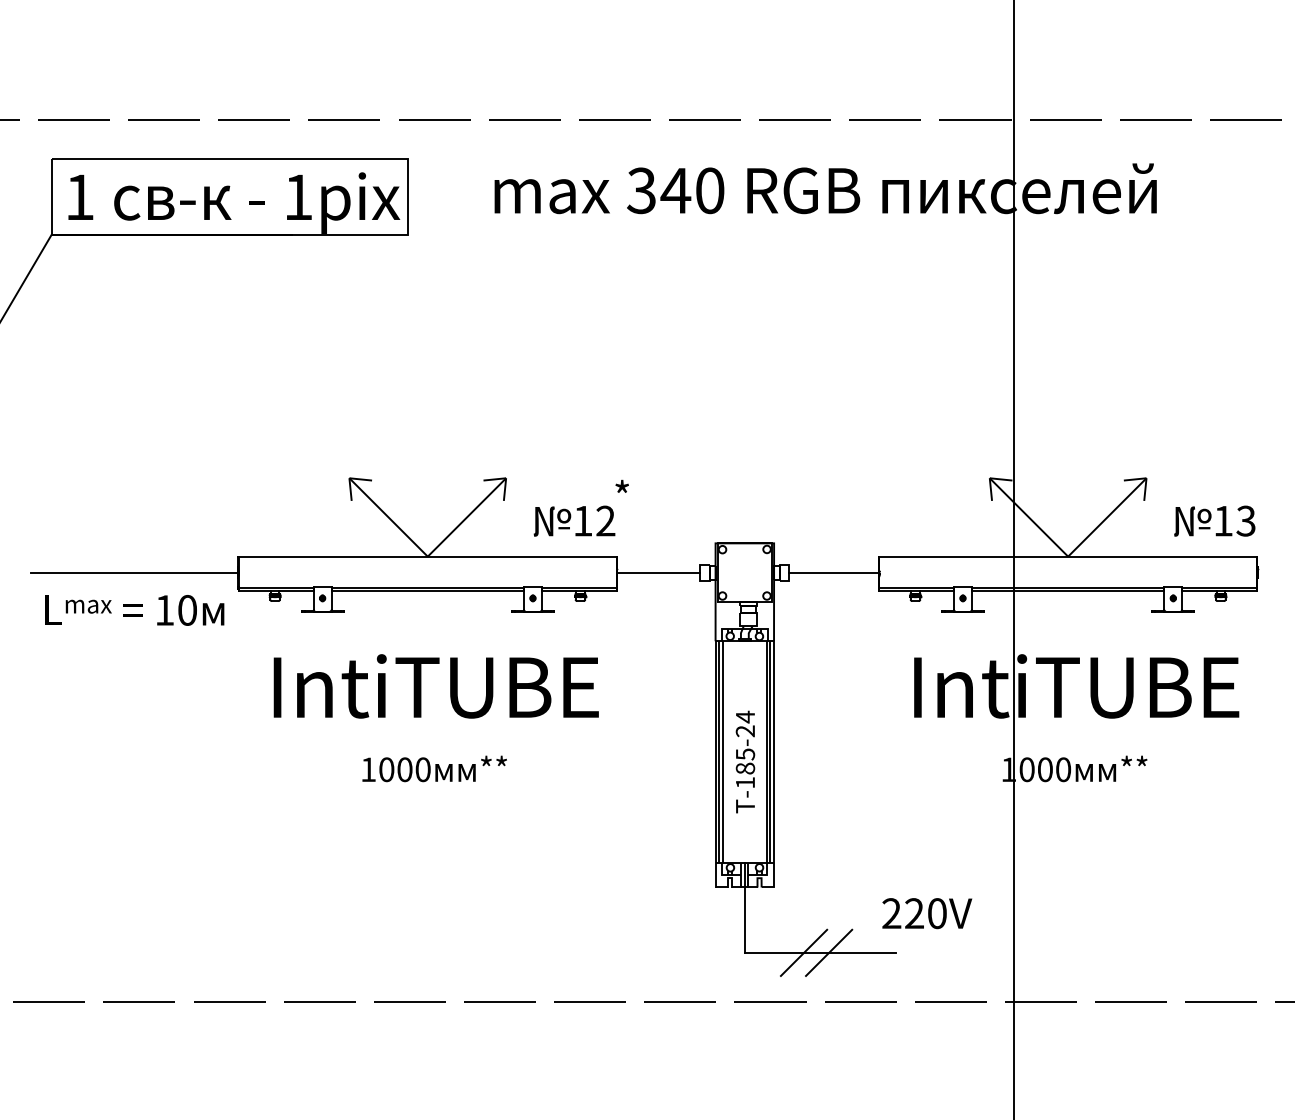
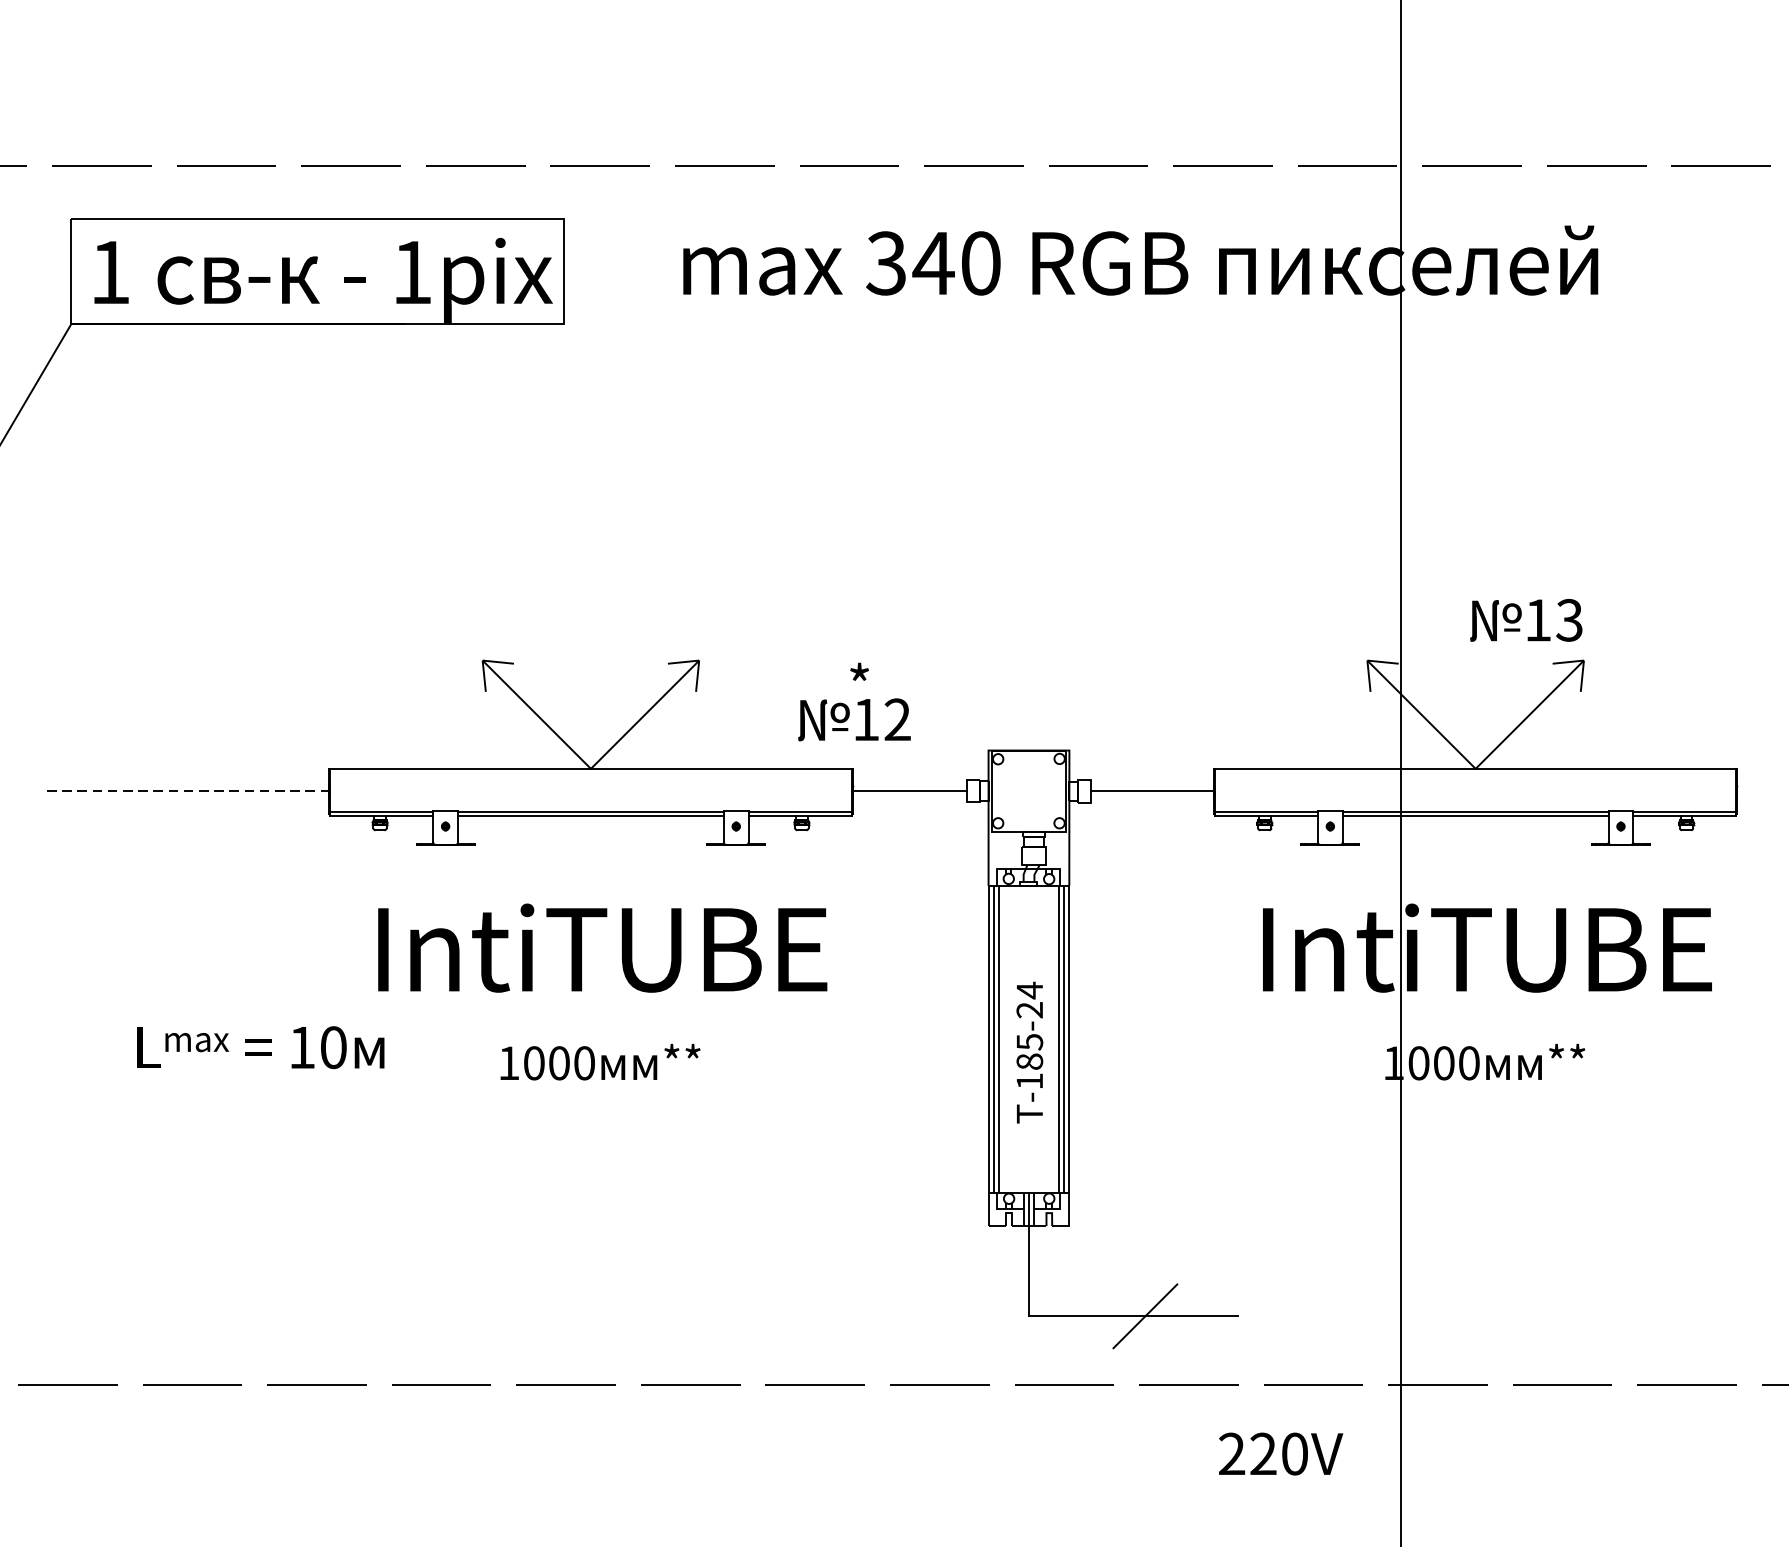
text: (574, 520) -> (854, 718), moved
text: (1214, 520) -> (1525, 619), moved
line: (135, 572) -> (187, 790), solid -> dashed
text: (134, 610) -> (260, 1047), moved
text: (927, 913) -> (1281, 1453), moved
line: (803, 952) -> (1110, 1315), removed

